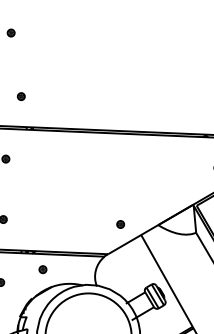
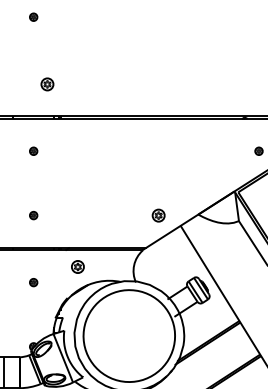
part: (20, 95) -> (46, 83), size x1.6
part: (119, 224) -> (157, 215), size x1.6
part: (42, 269) -> (77, 266), size x1.6

